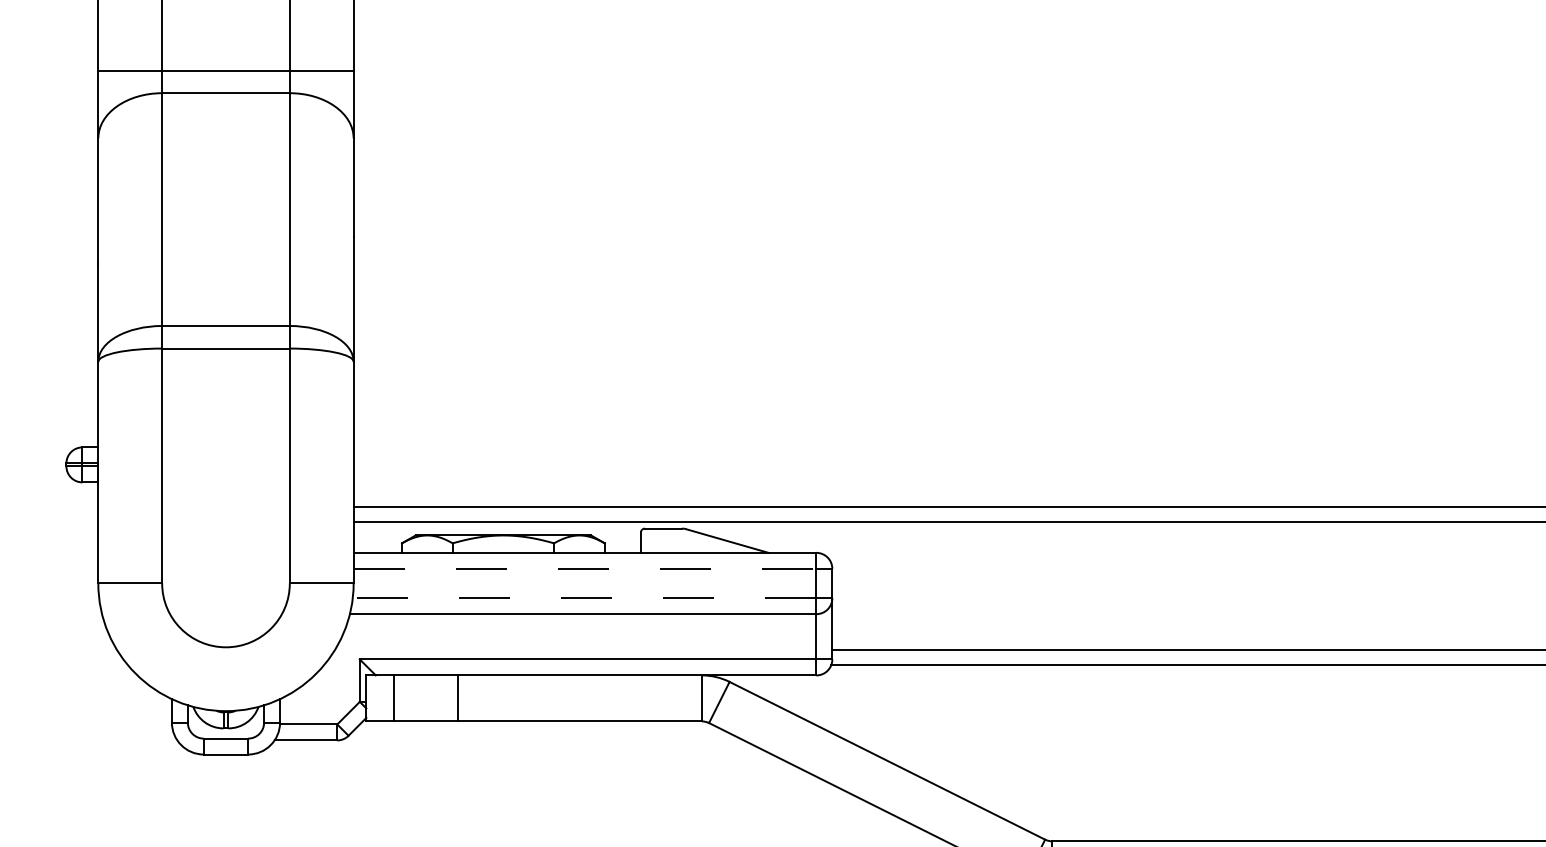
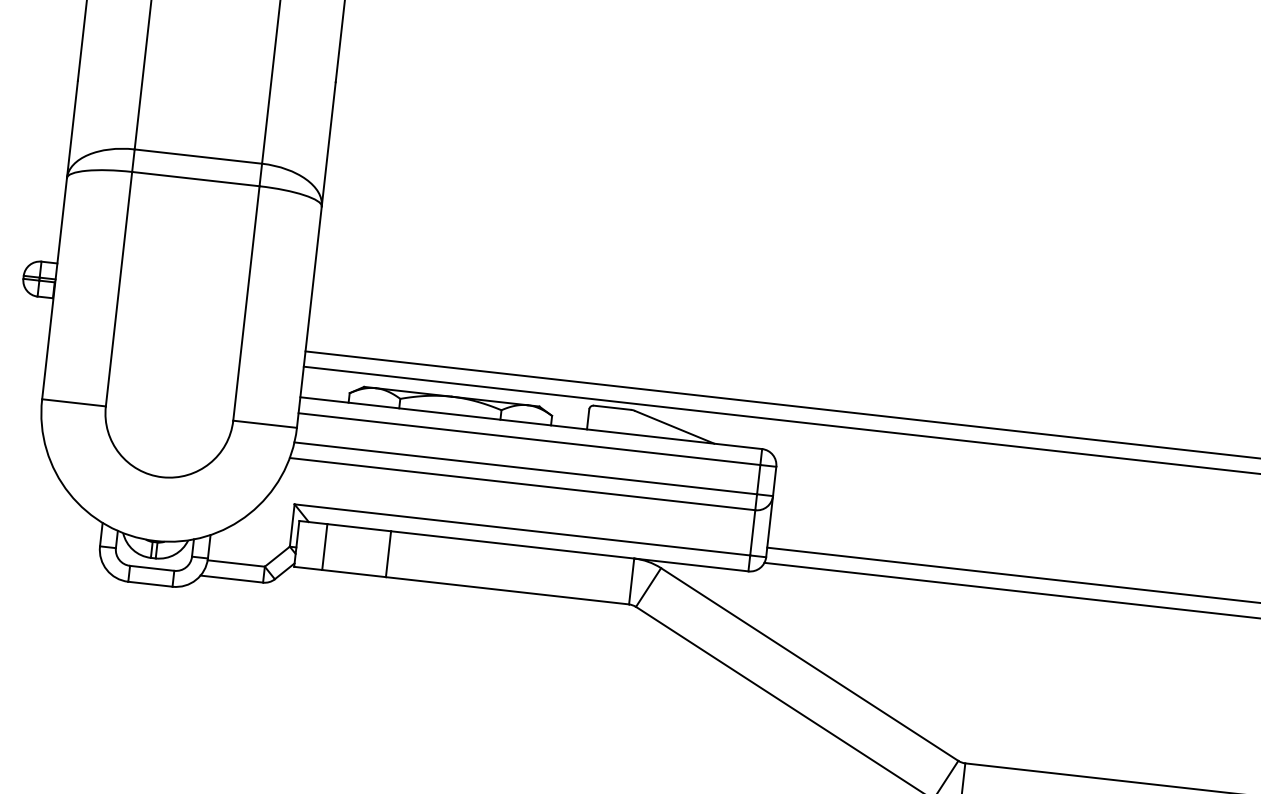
line: (585, 568) -> (530, 438), dashed -> solid
line: (584, 598) -> (525, 468), dashed -> solid

